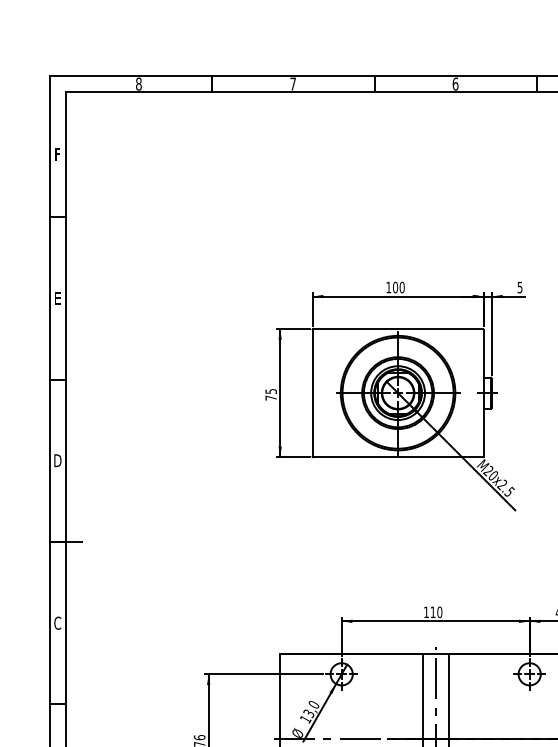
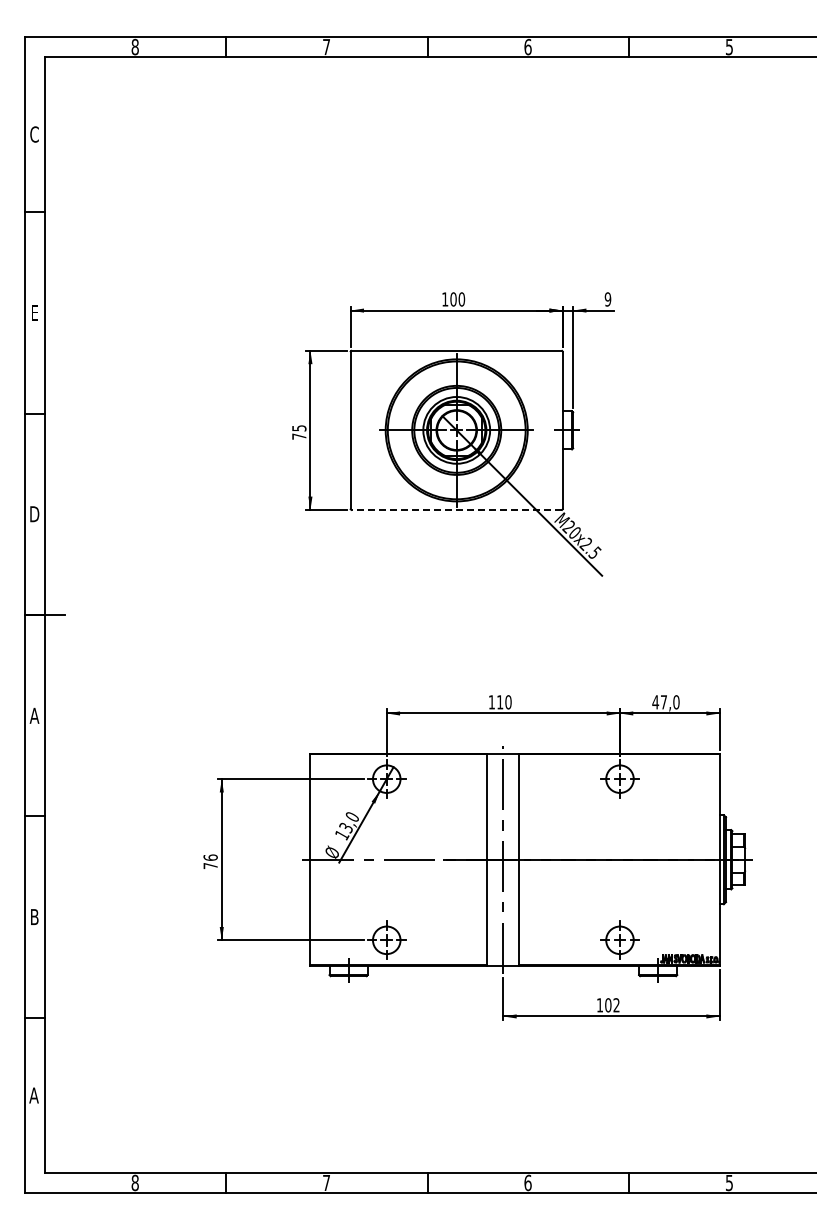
text: (57, 154) -> (34, 134), F -> C
text: (519, 287) -> (607, 299), 5 -> 9
line: (397, 456) -> (456, 509), solid -> dashed
text: (57, 622) -> (34, 715), C -> A

